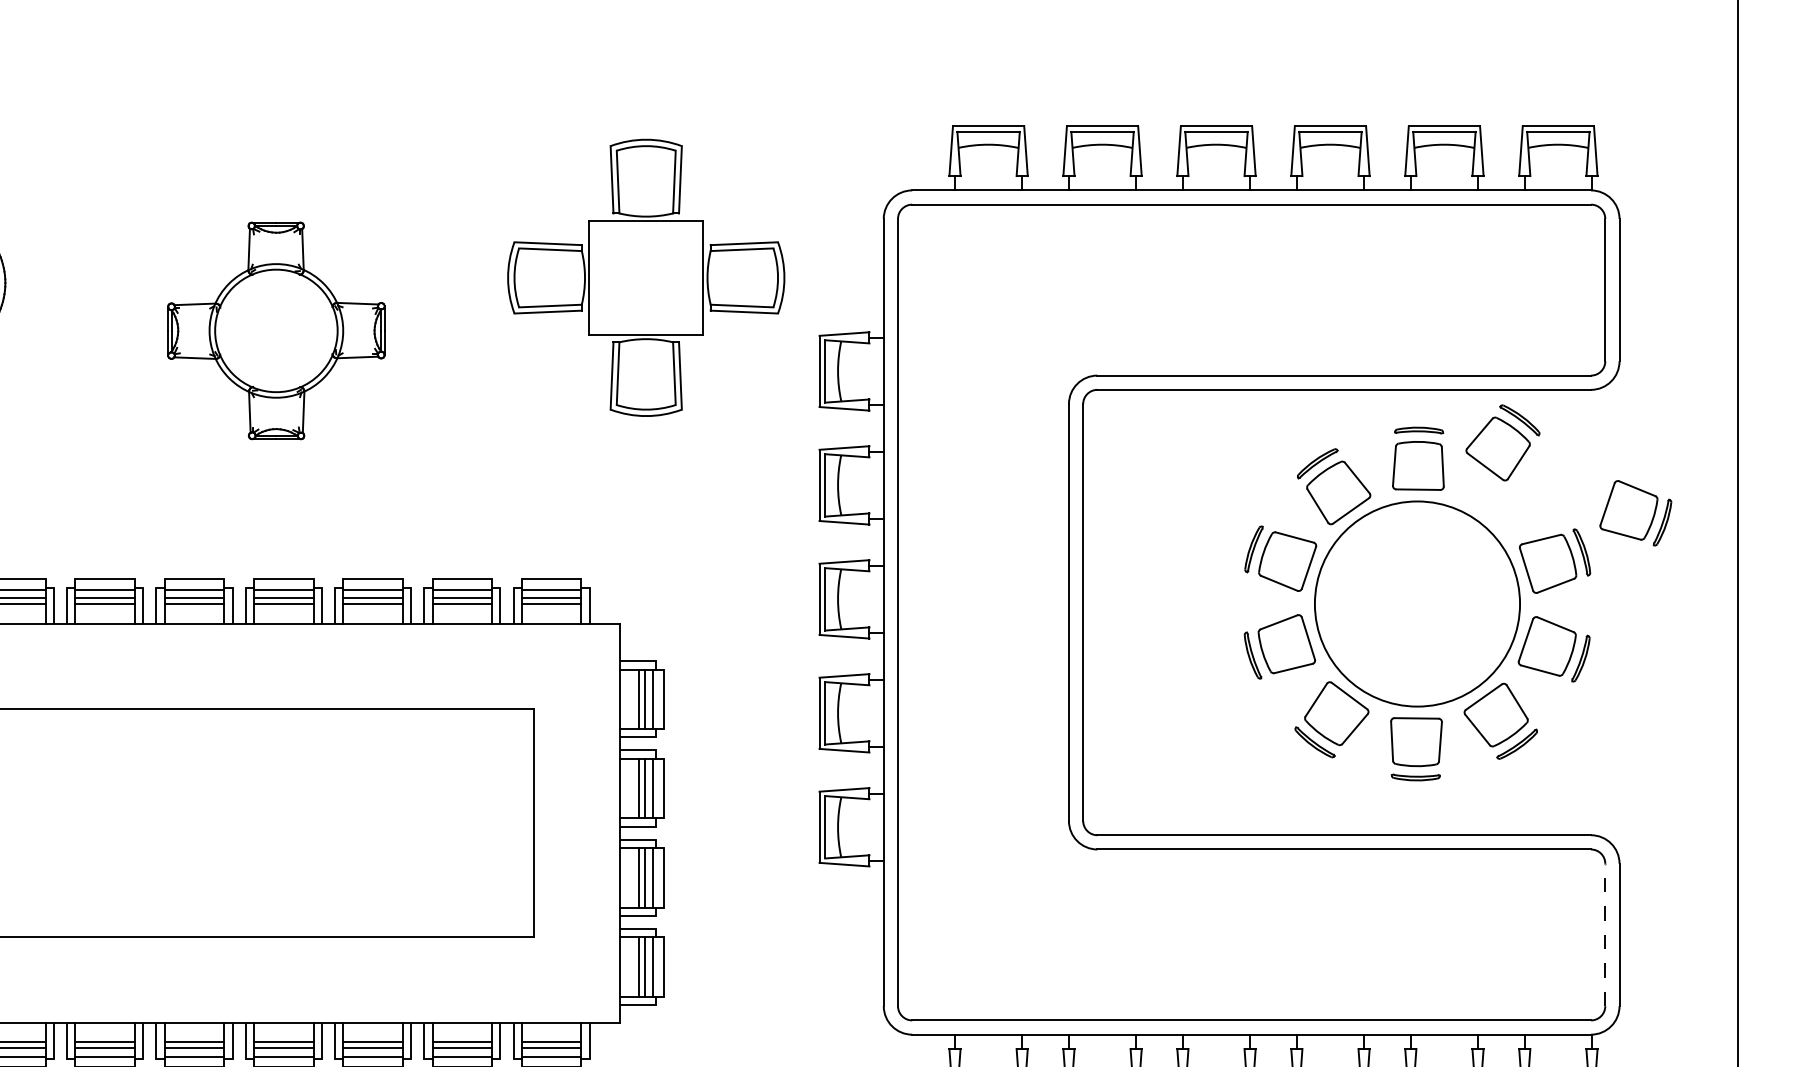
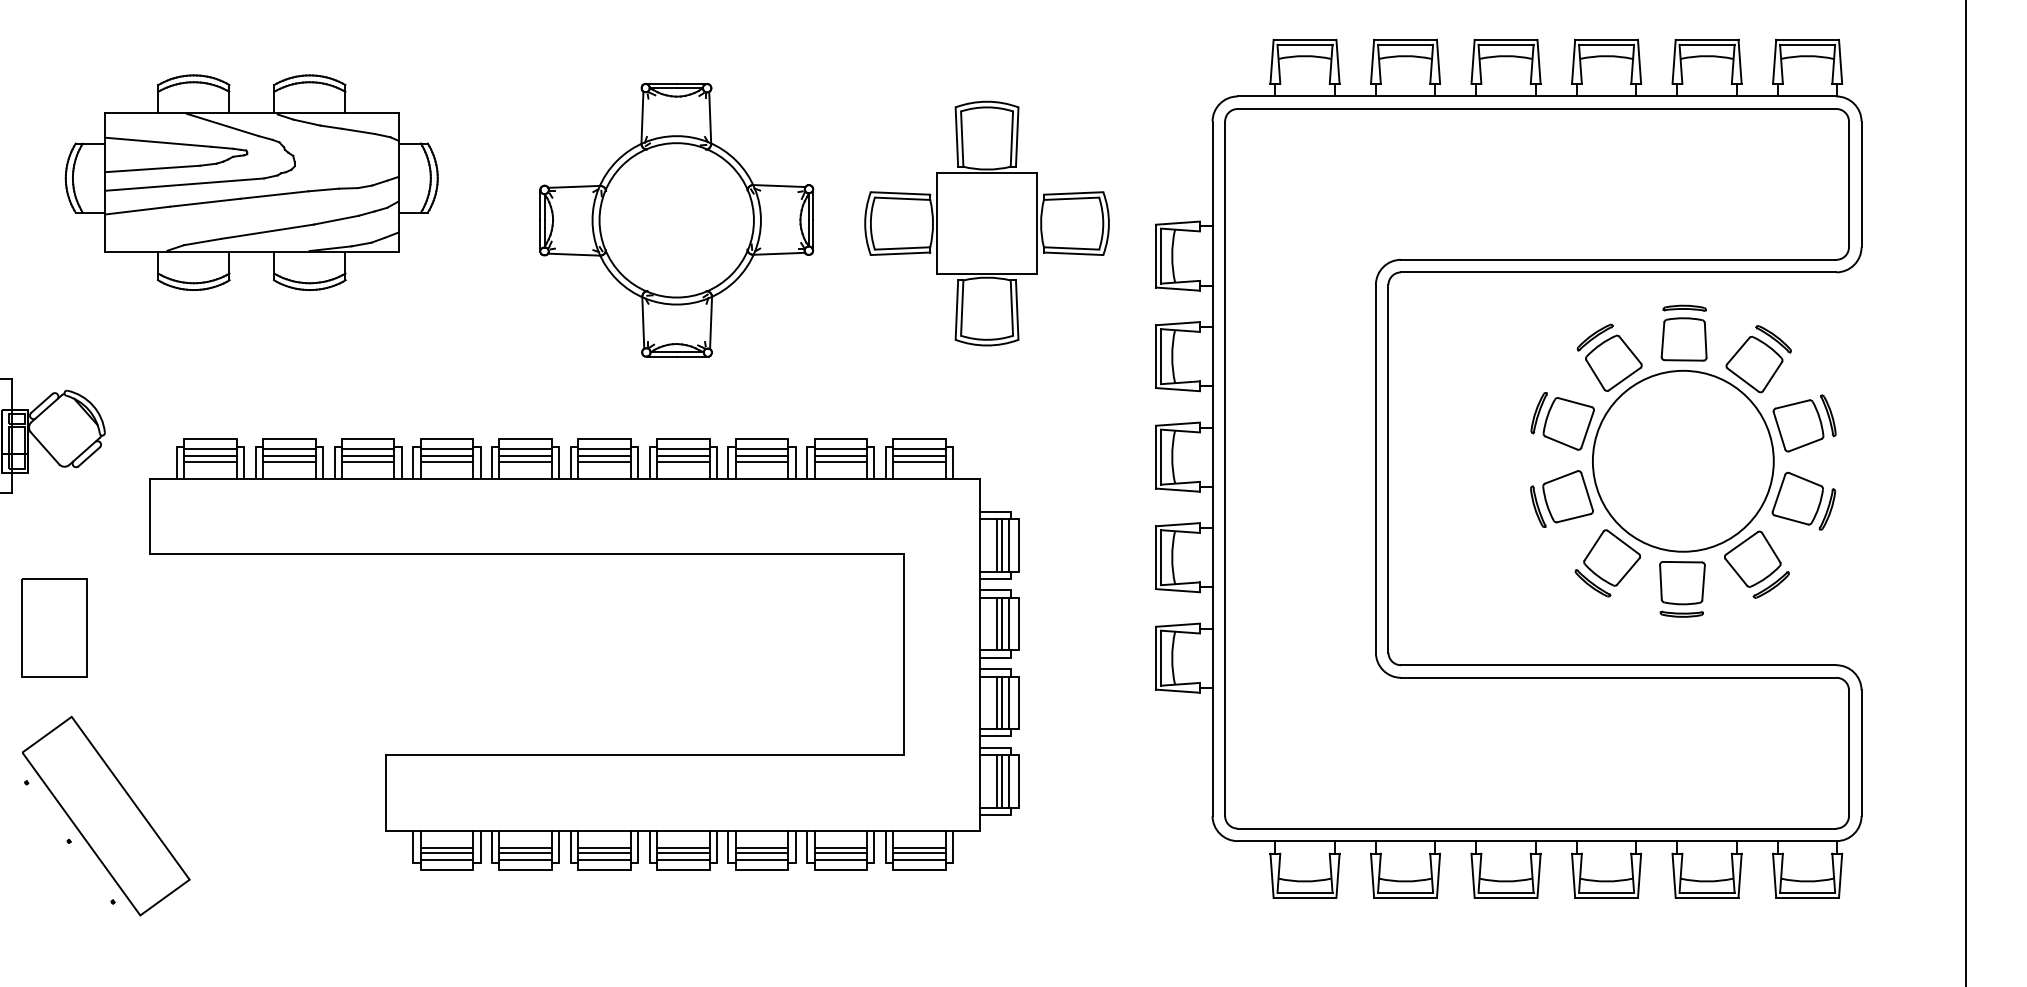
part: (645, 277) -> (986, 223), moved
part: (276, 331) -> (676, 220), size x1.43
part: (1502, 443) -> (1758, 359), moved
part: (1635, 512) -> (1875, 380), removed
line: (1604, 935) -> (1848, 753), dashed -> solid

